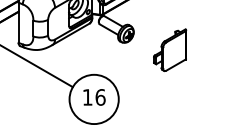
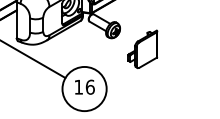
part: (170, 49) -> (143, 48), moved

